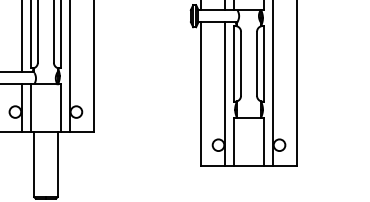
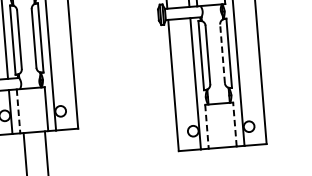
line: (257, 63) -> (222, 53), solid -> dashed
line: (30, 108) -> (18, 111), solid -> dashed
line: (233, 141) -> (206, 126), solid -> dashed
line: (264, 141) -> (235, 124), solid -> dashed

